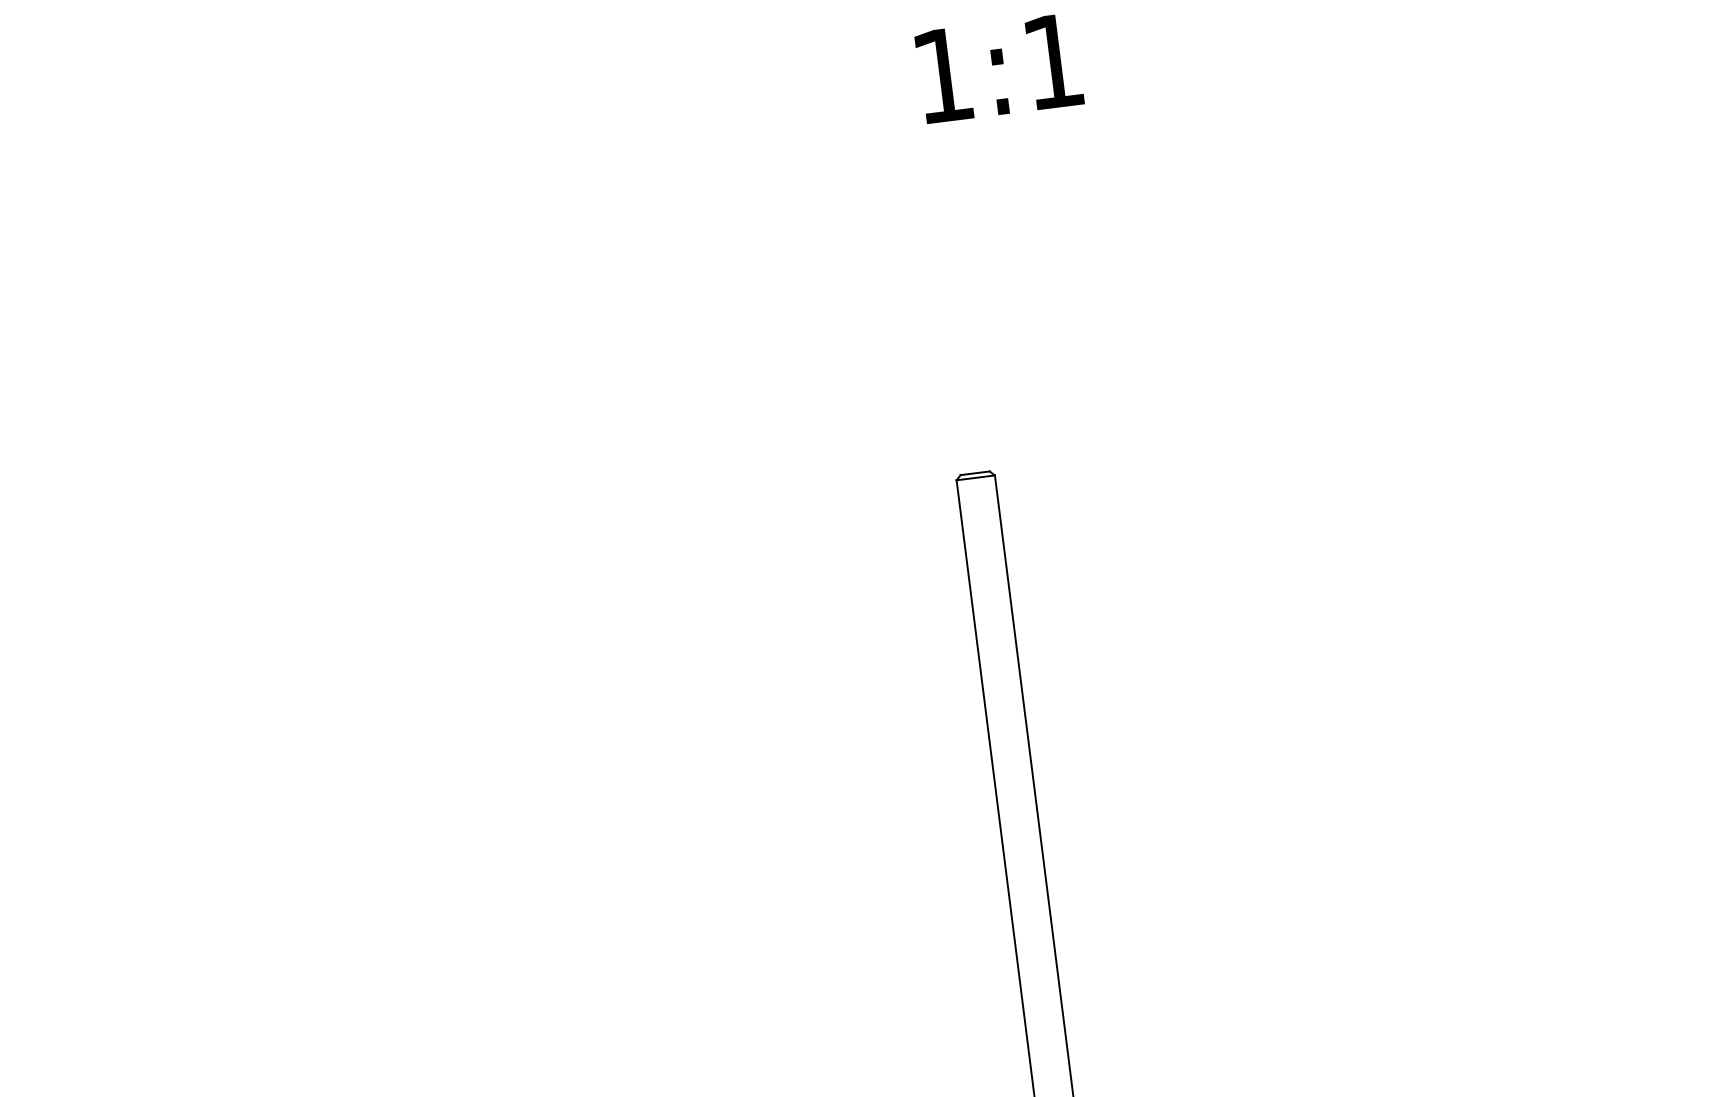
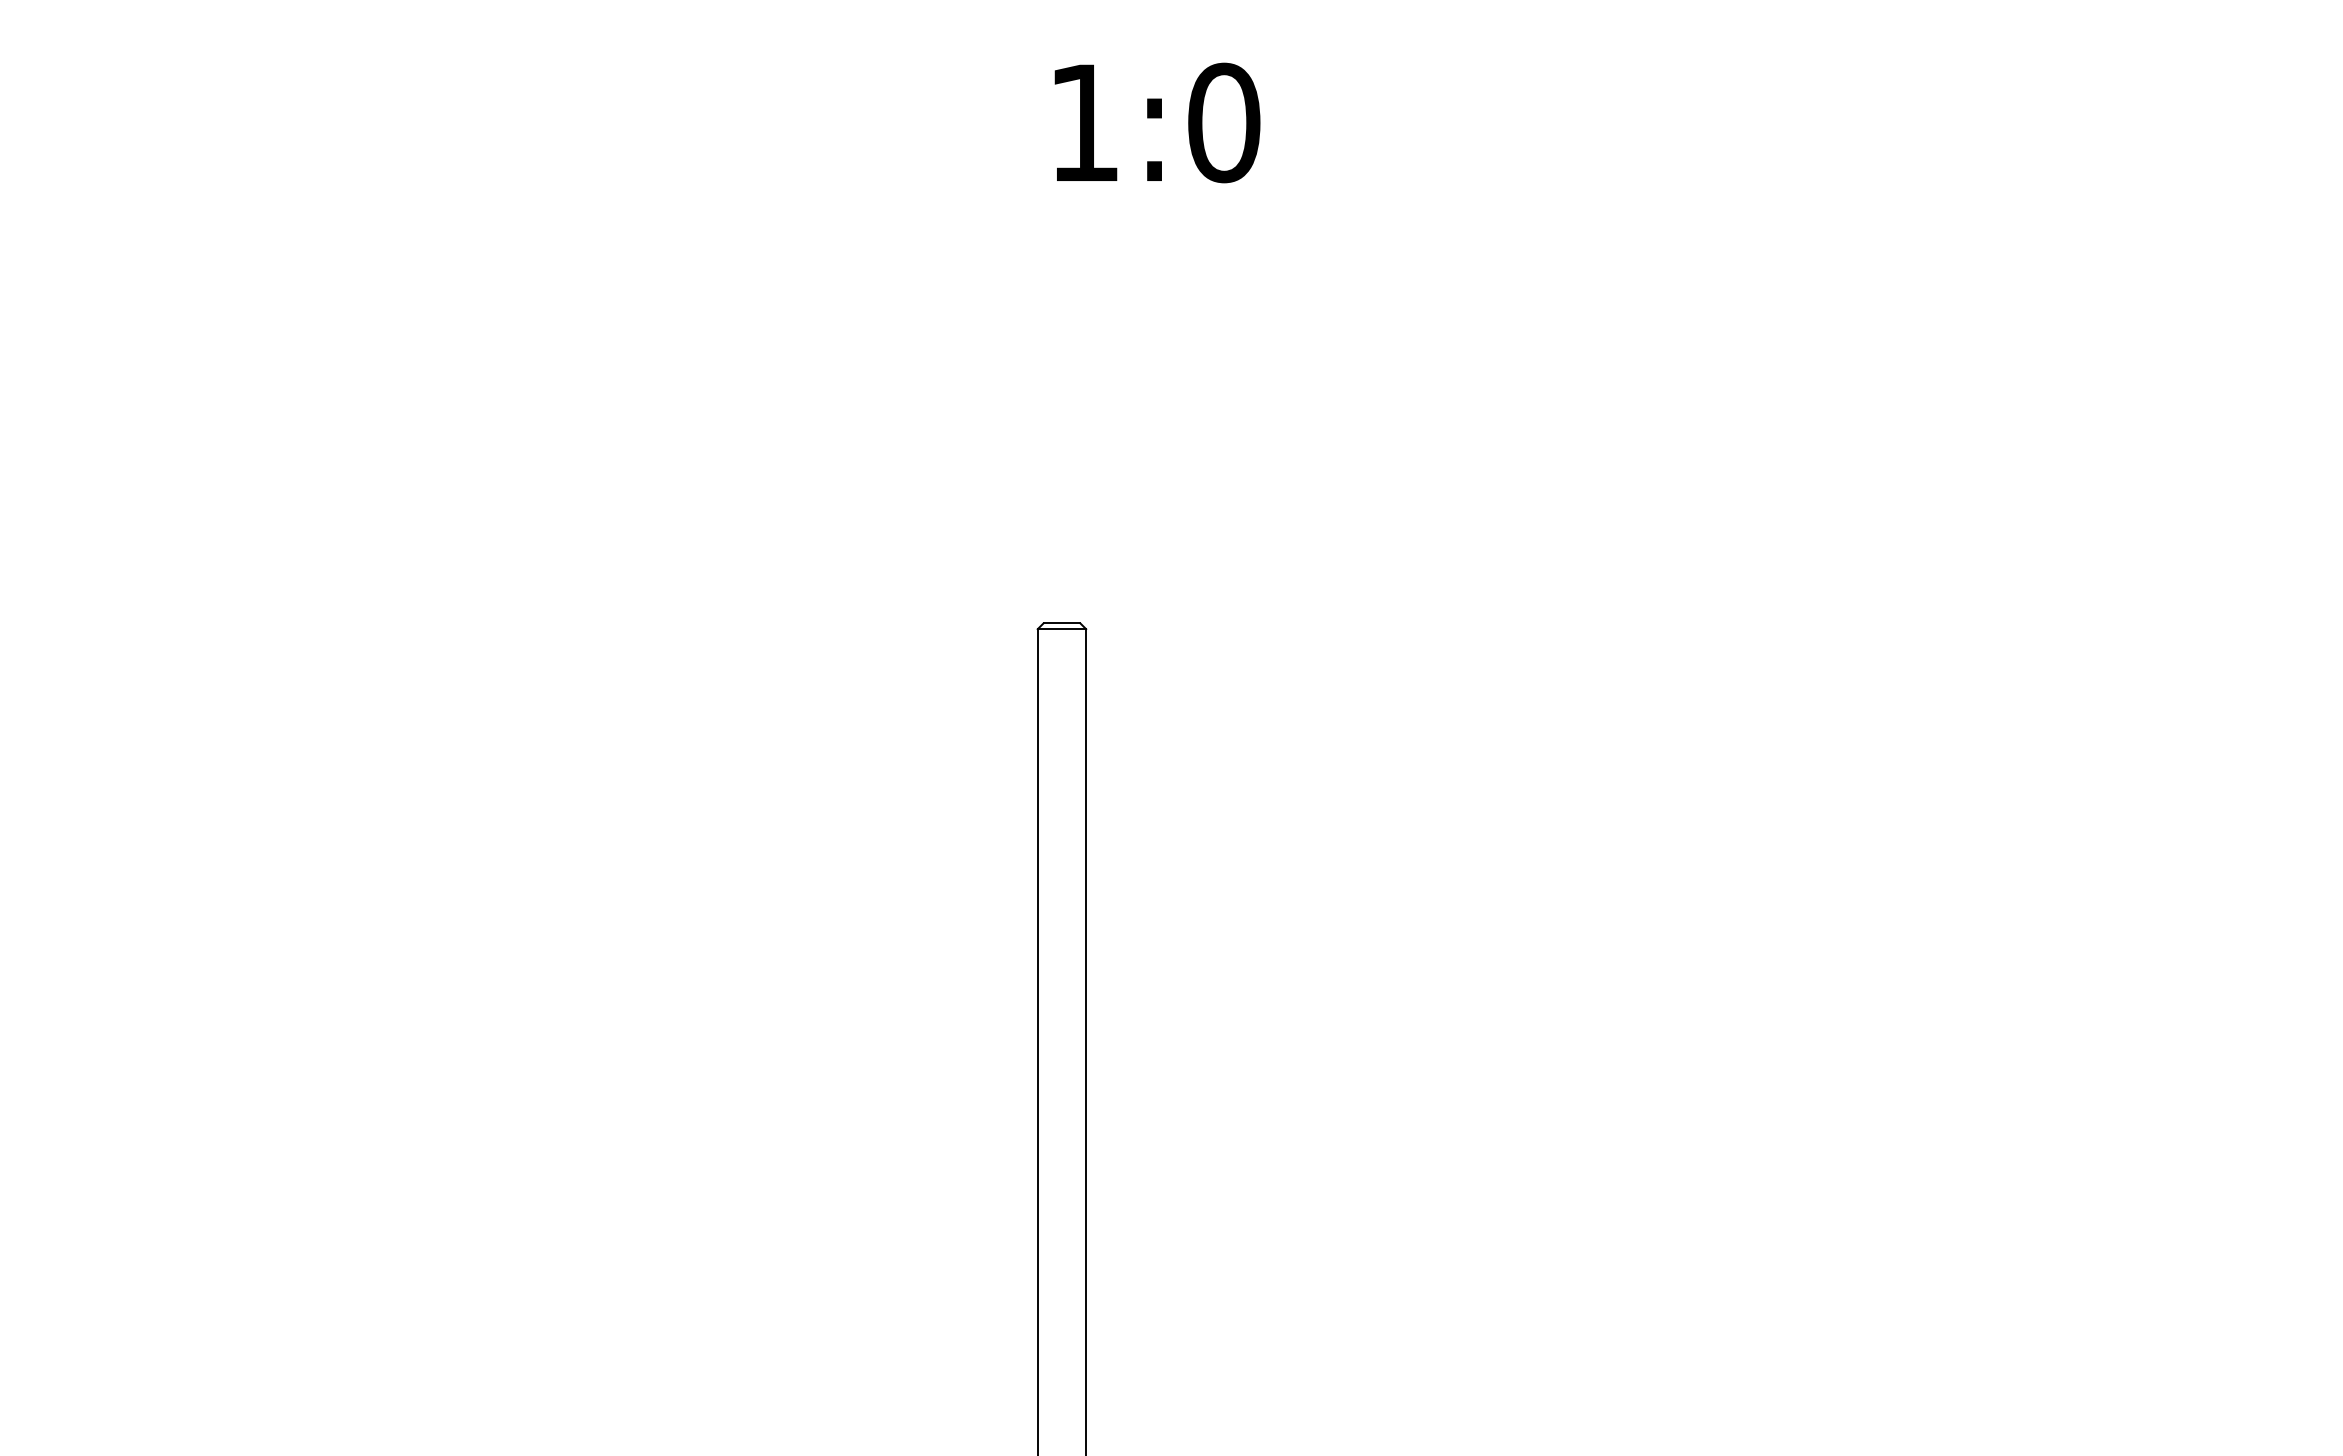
text: (1053, 61) -> (1224, 122), 1:1 -> 1:0

